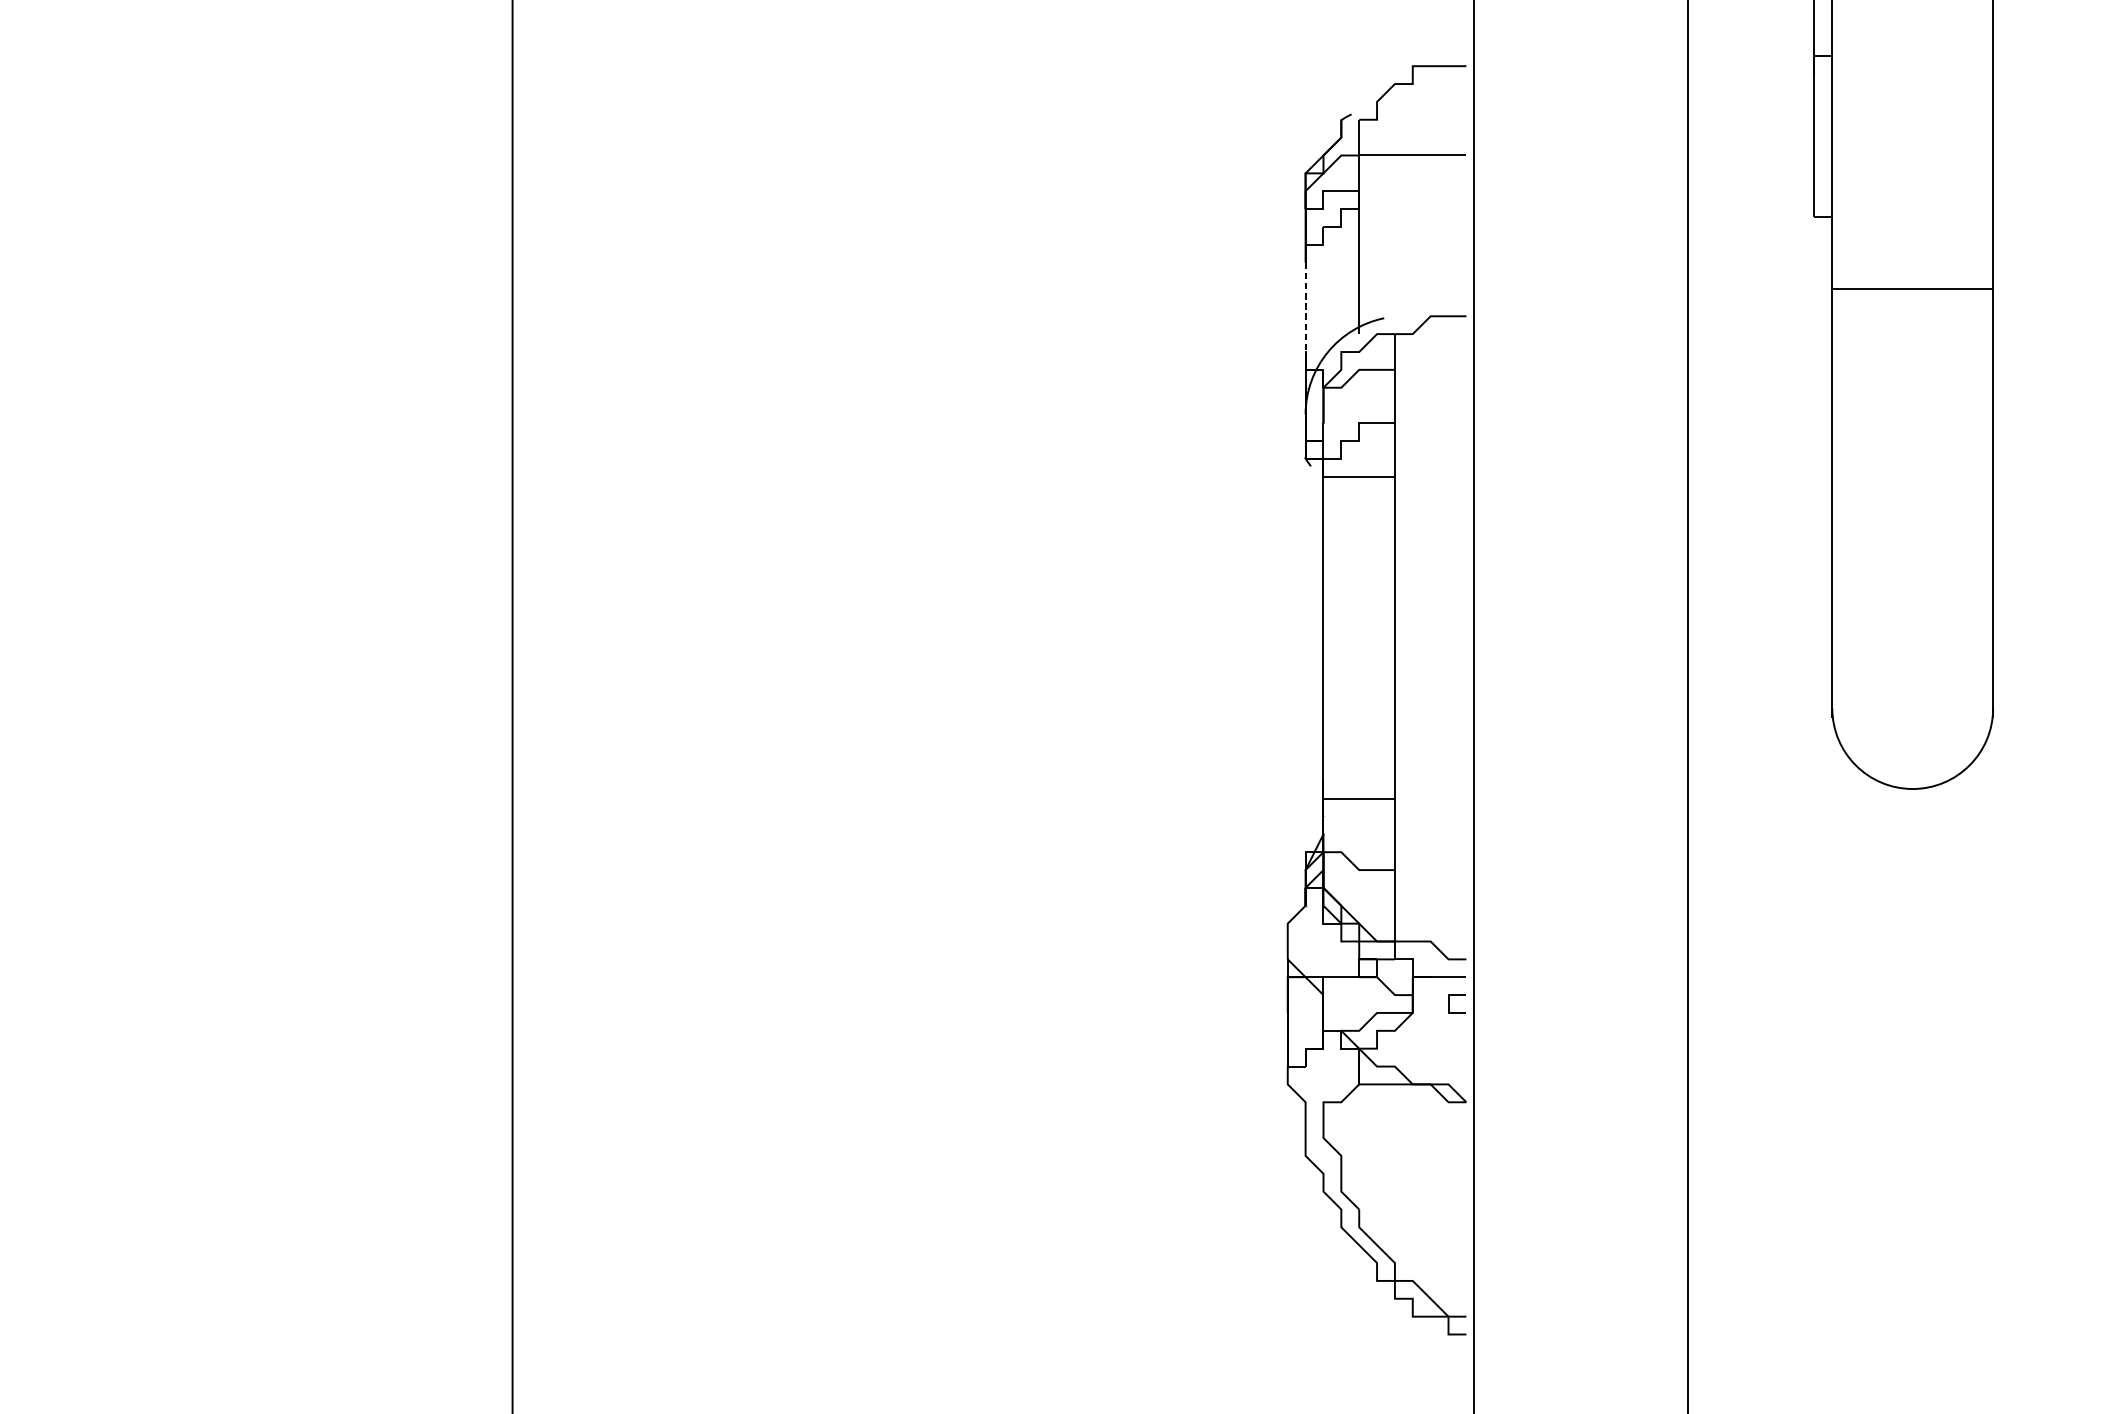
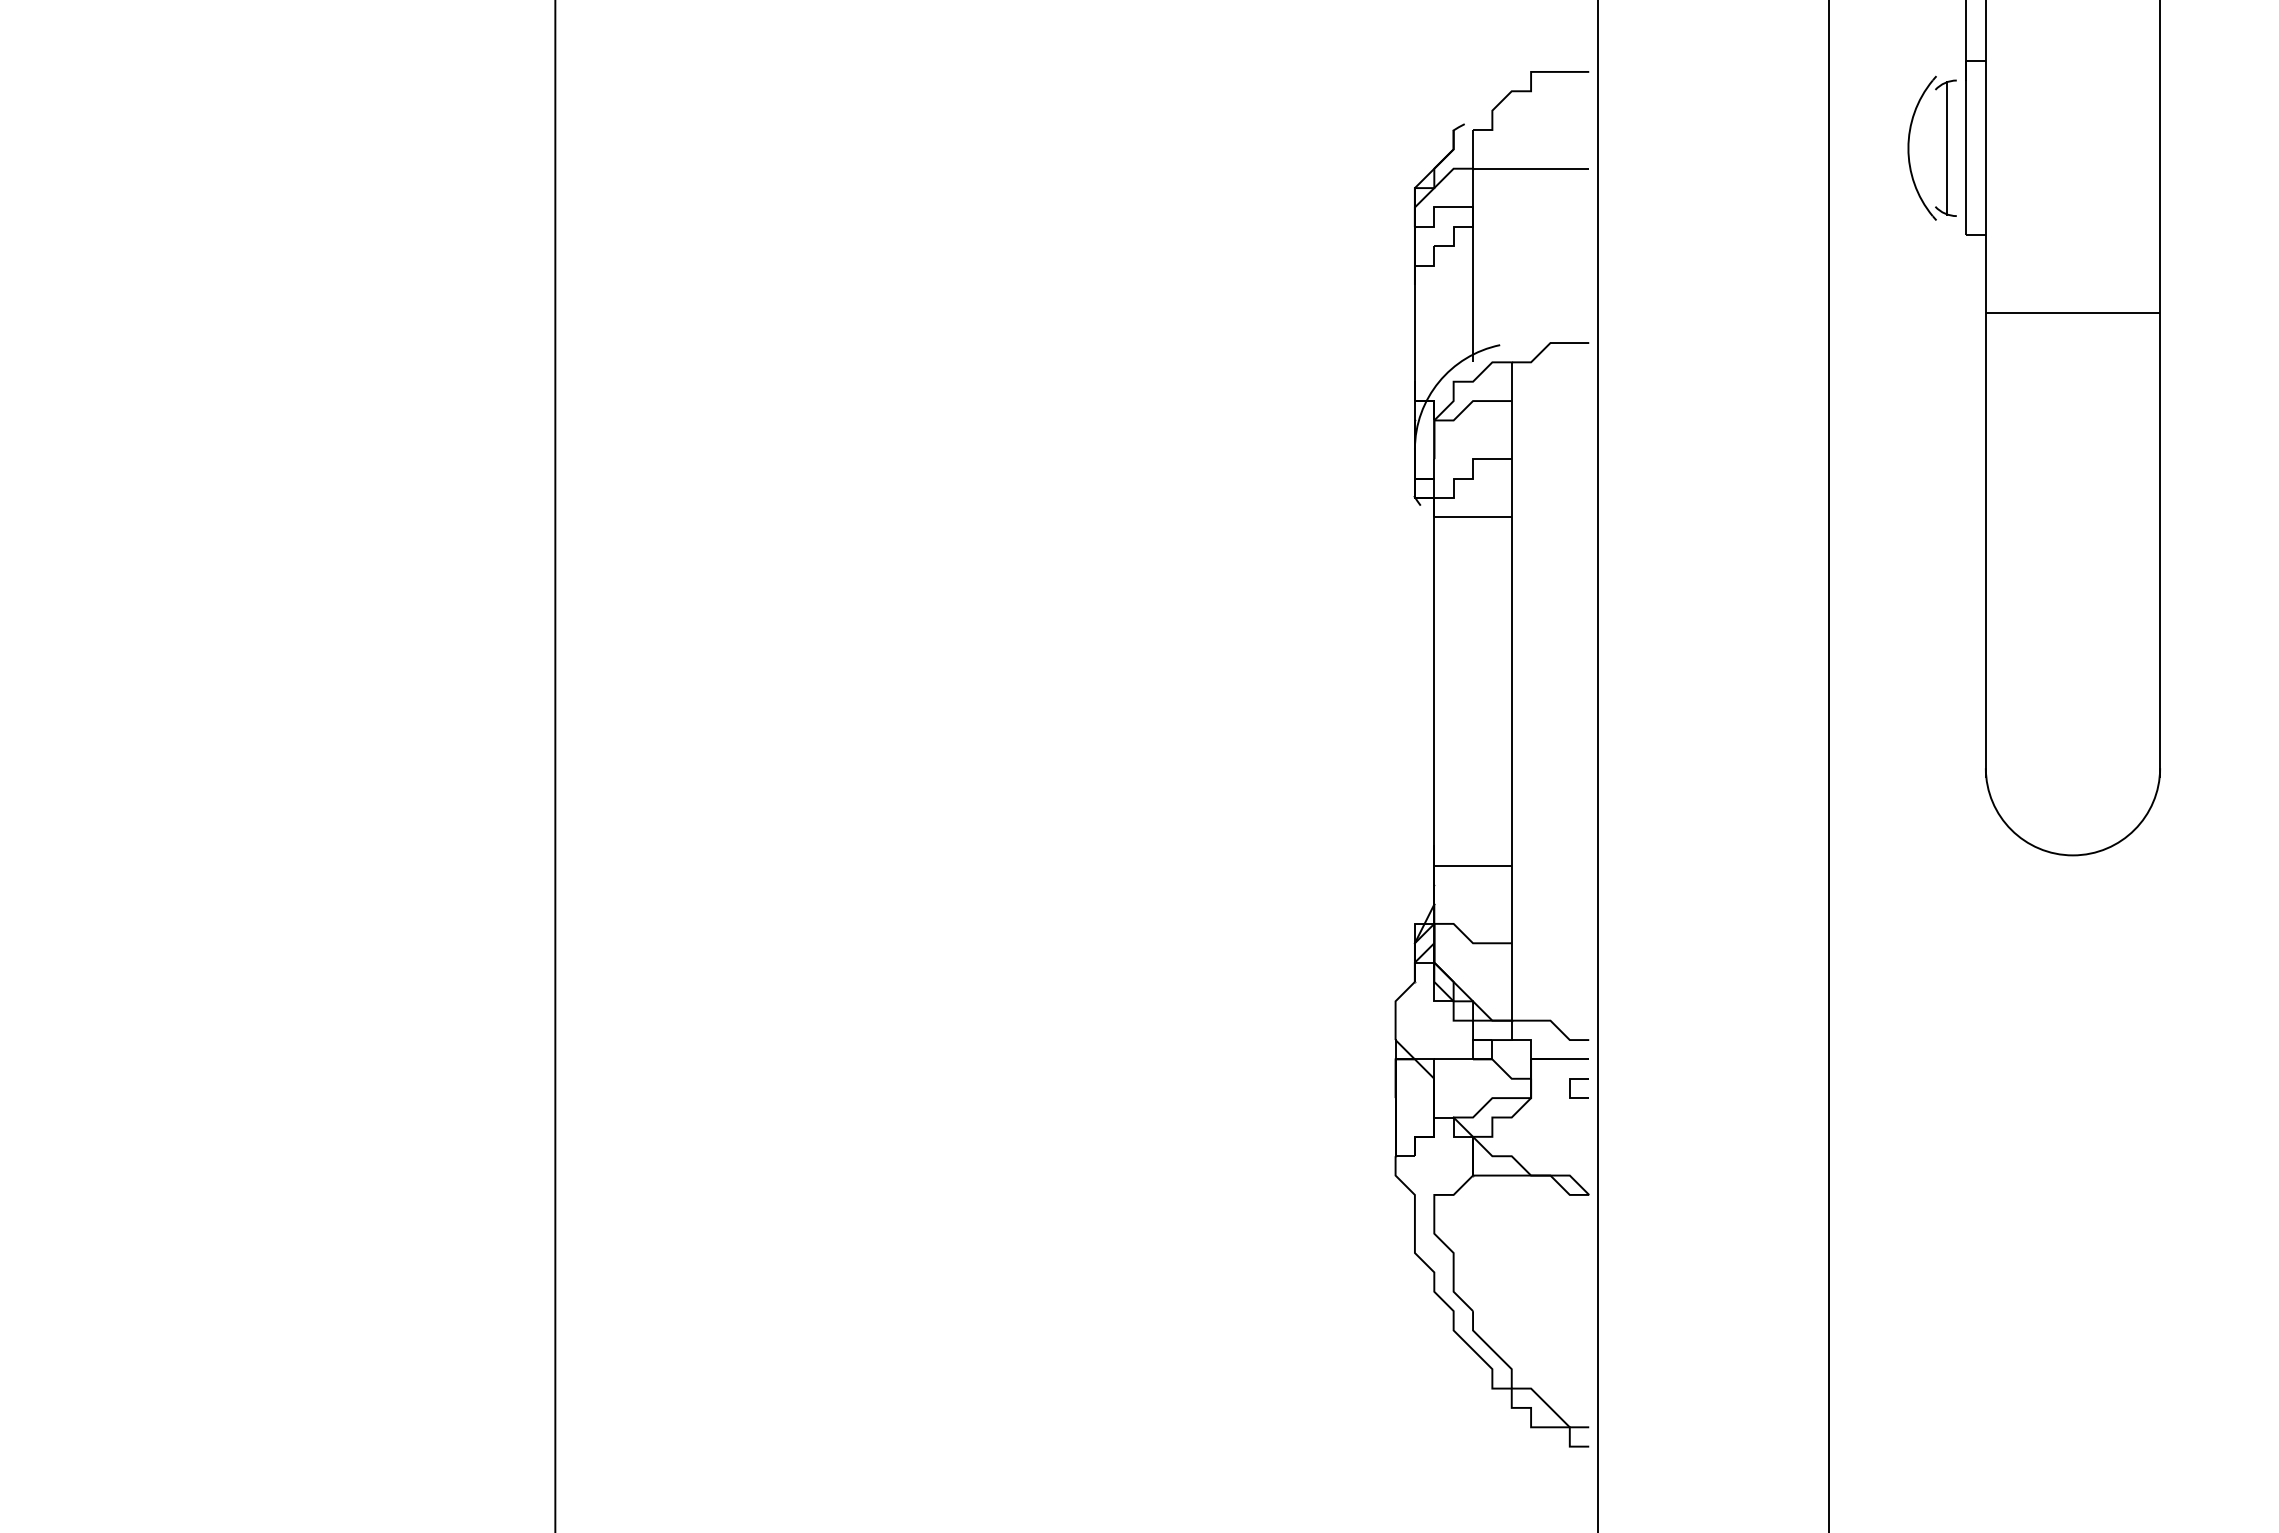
part: (1796, 135) -> (1946, 147), added
line: (1305, 307) -> (1414, 333), dashed -> solid

